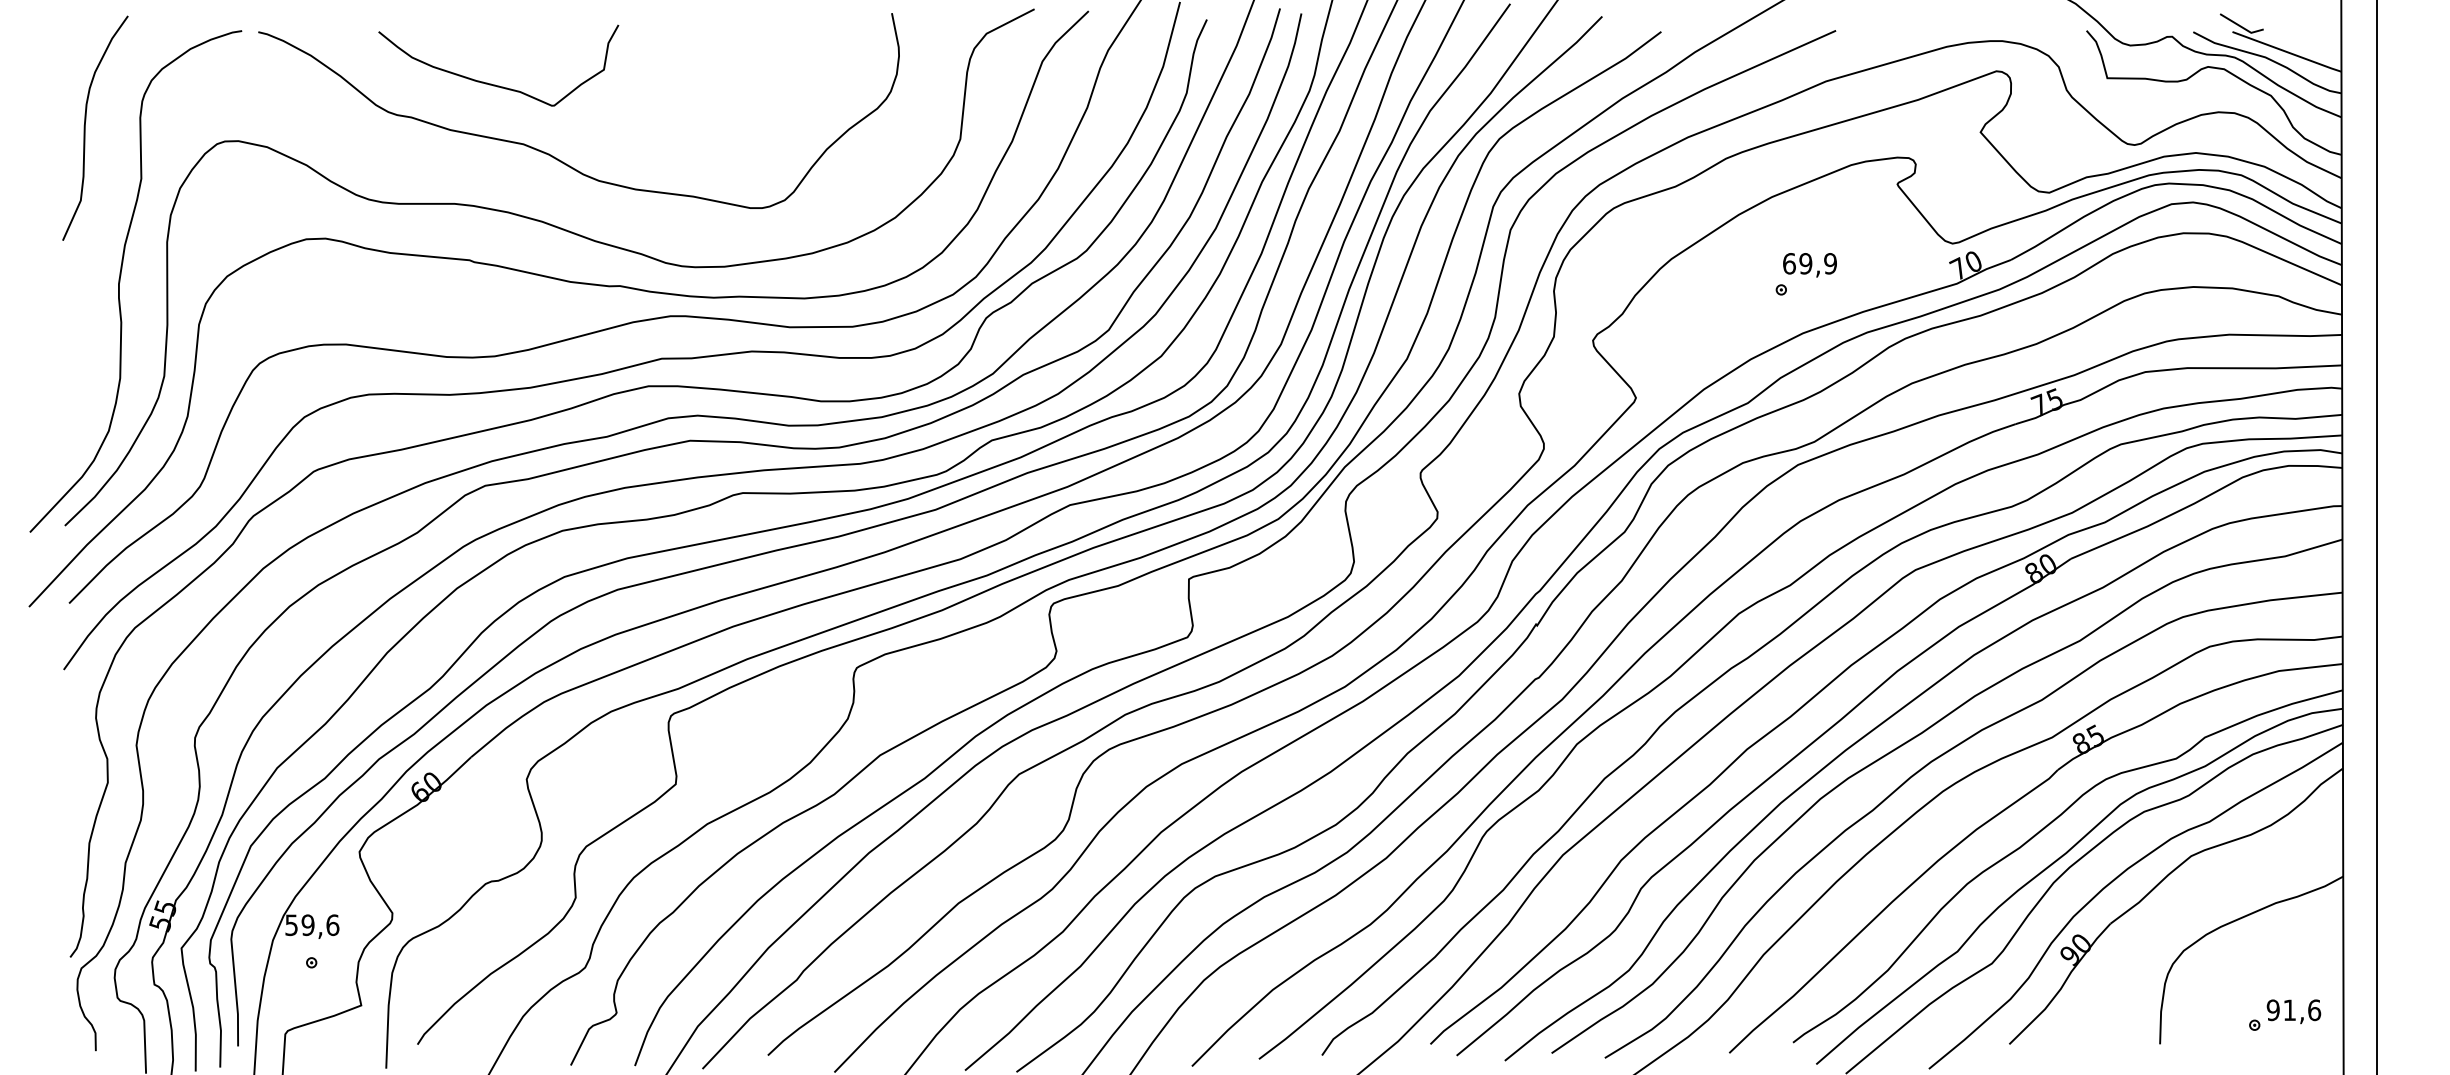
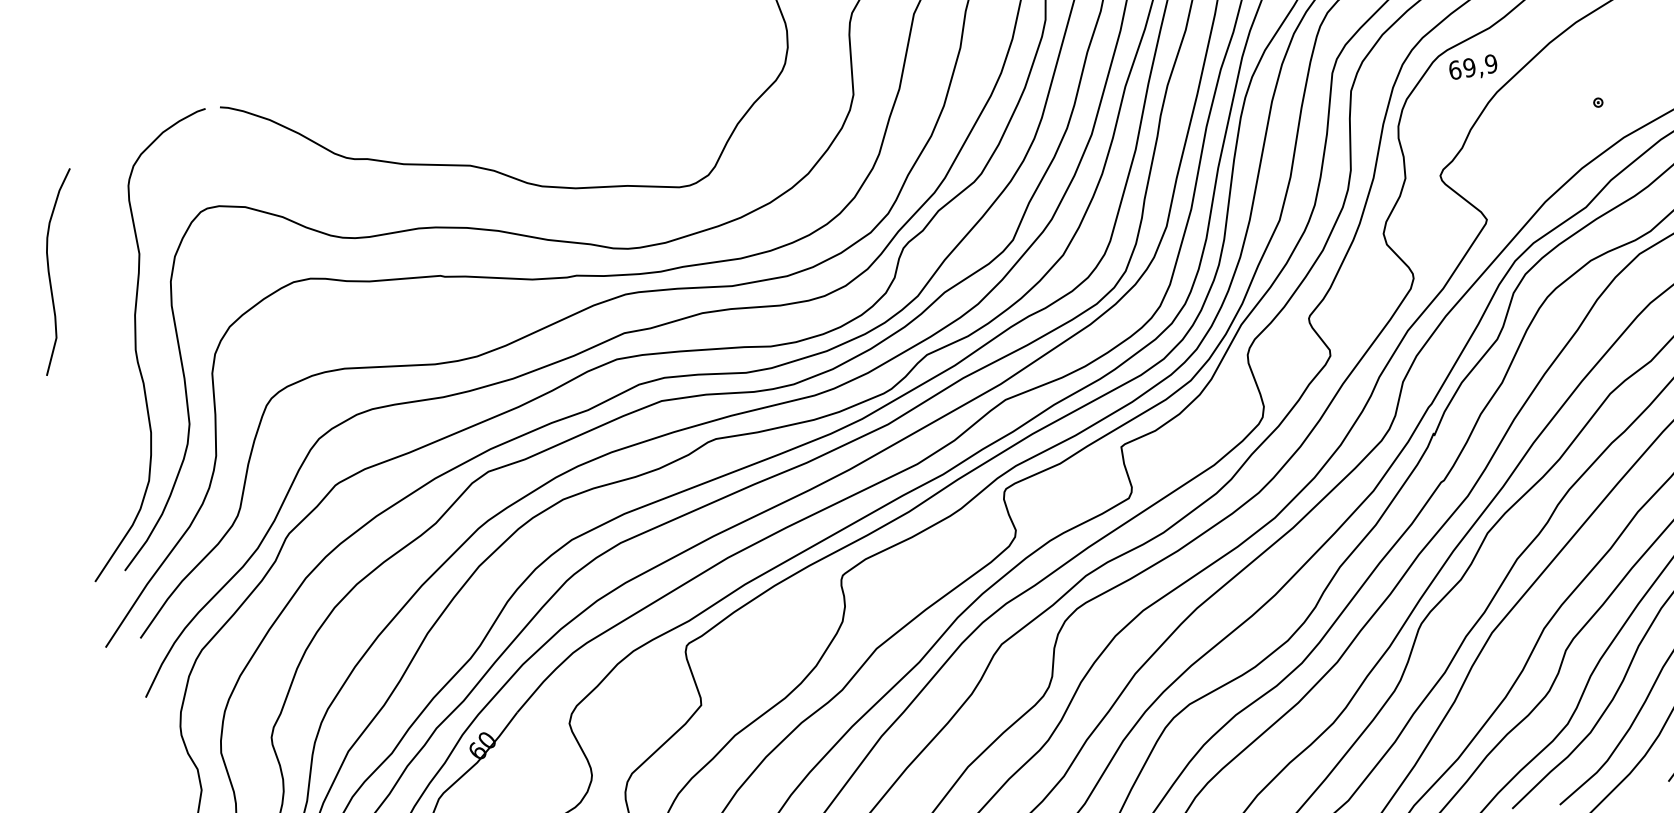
curve: (495, 84) -> (436, 117), removed
curve: (85, 127) -> (49, 272), moved
text: (1809, 265) -> (1473, 68), moved

